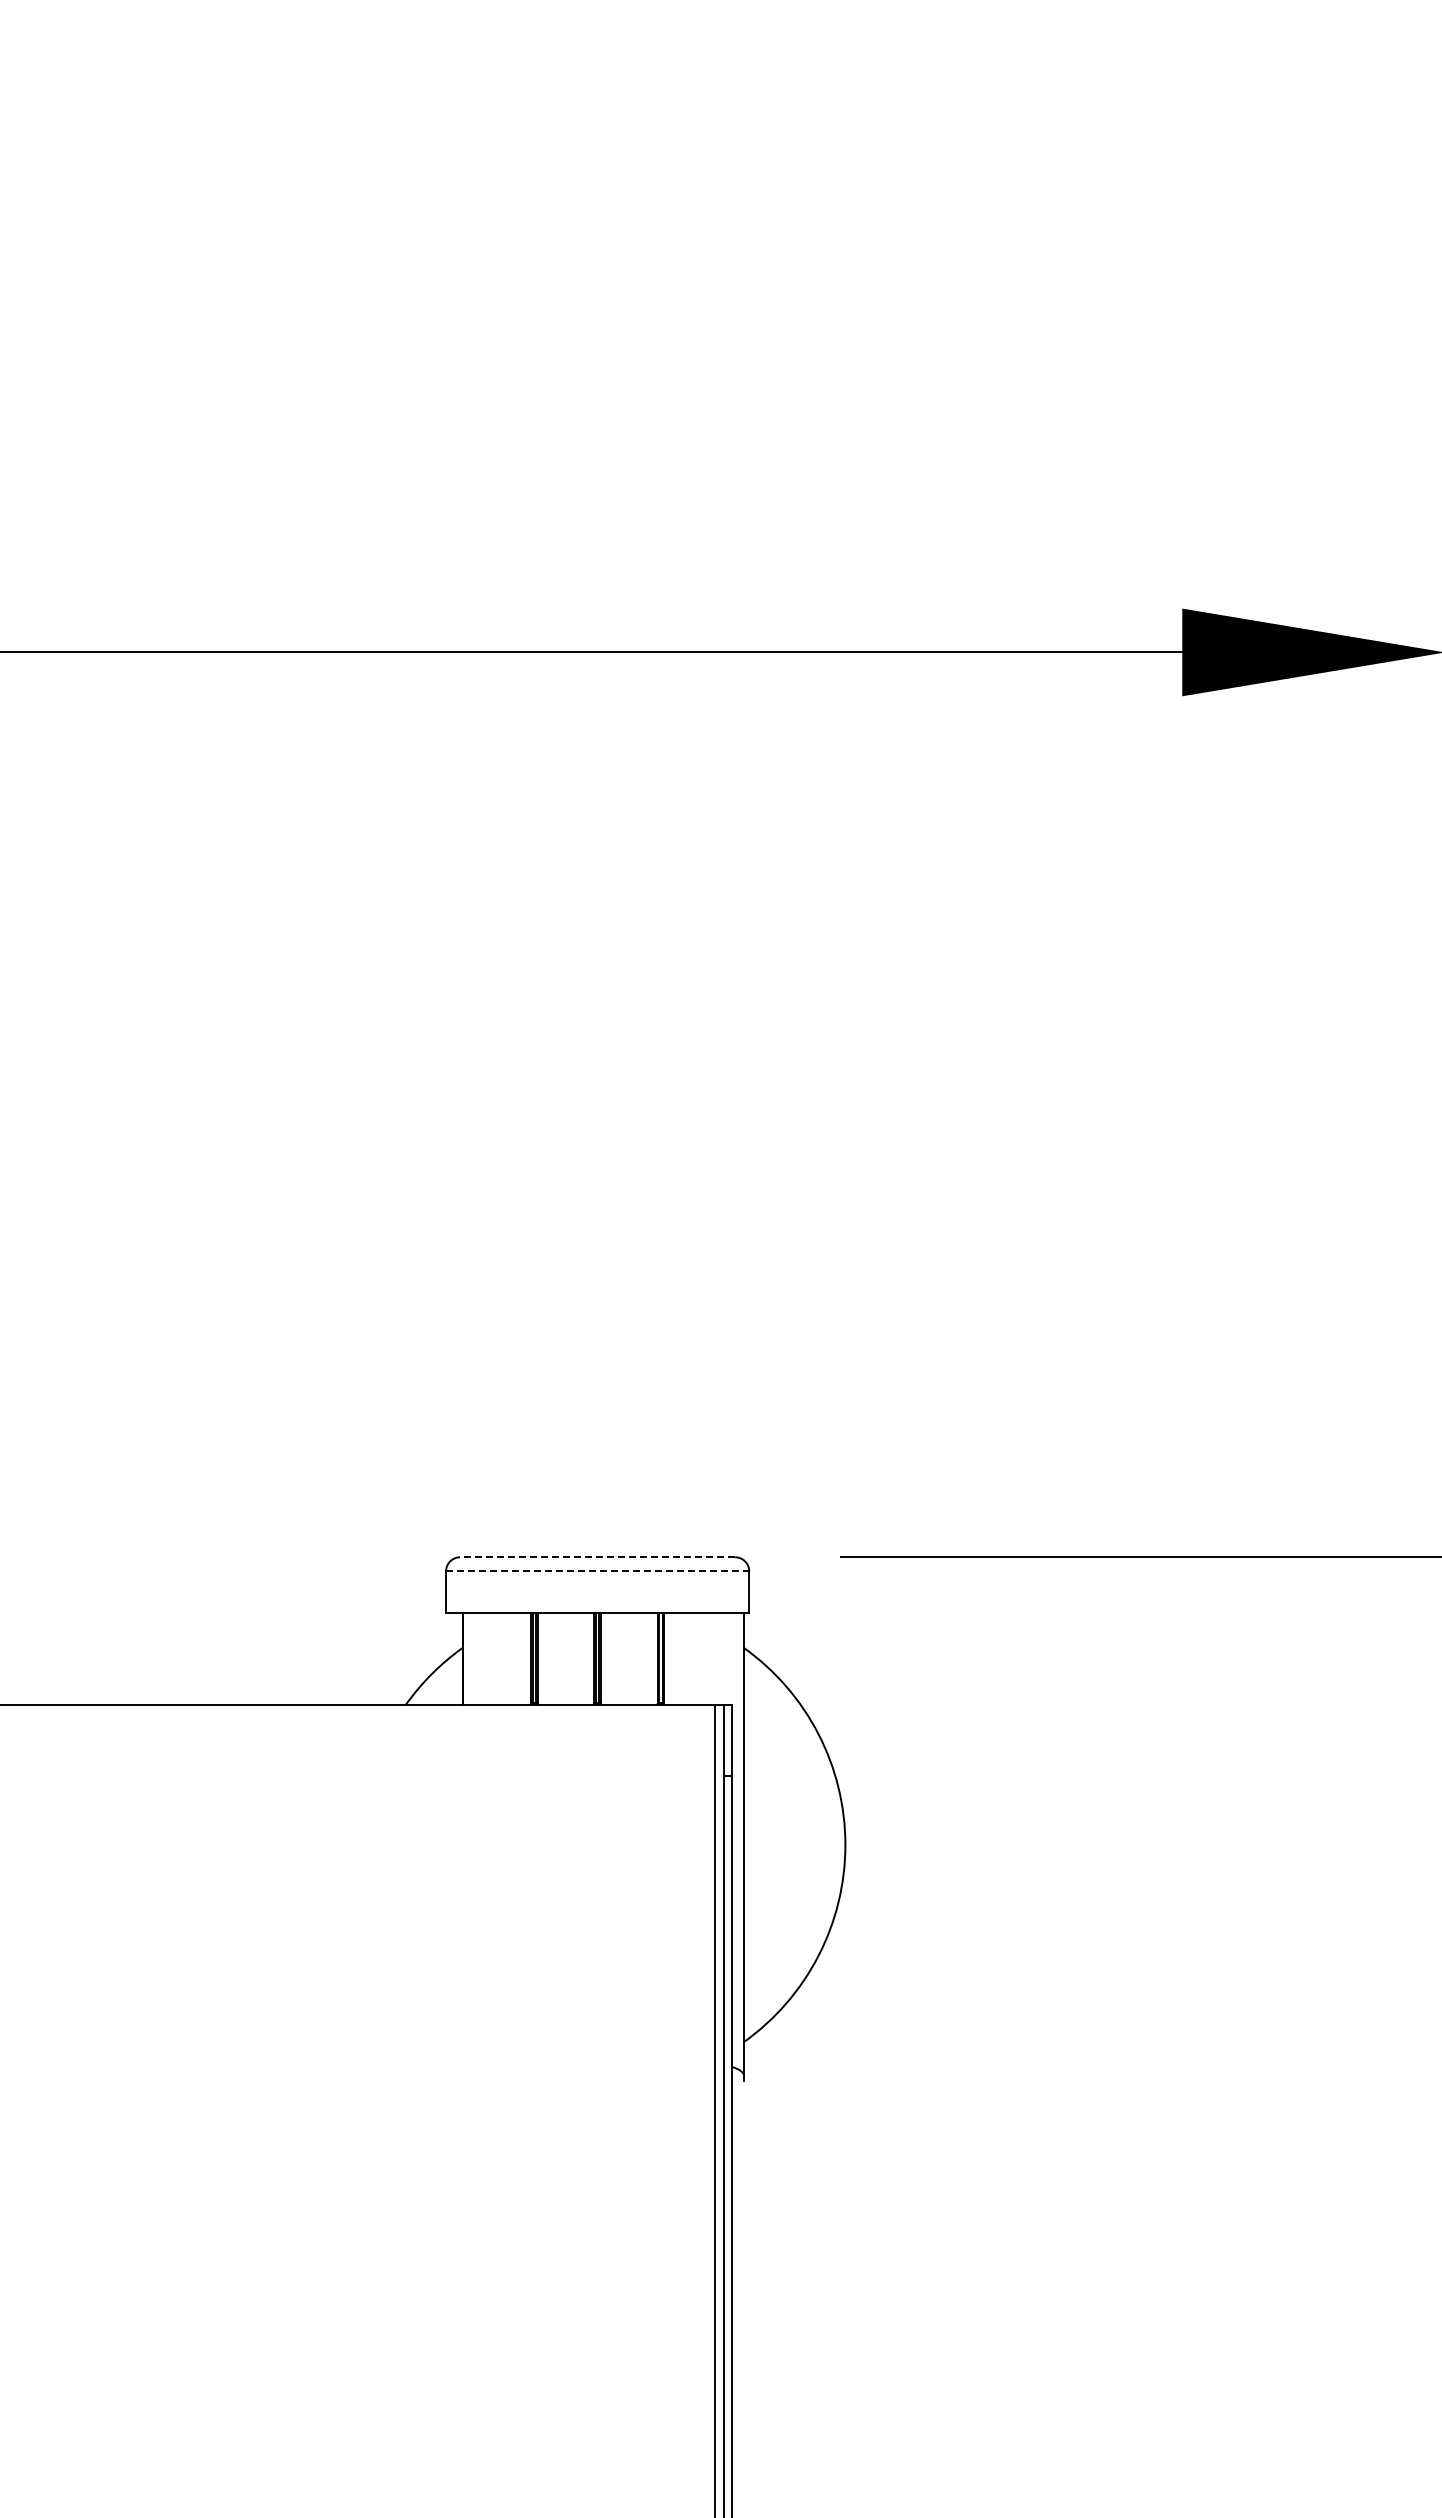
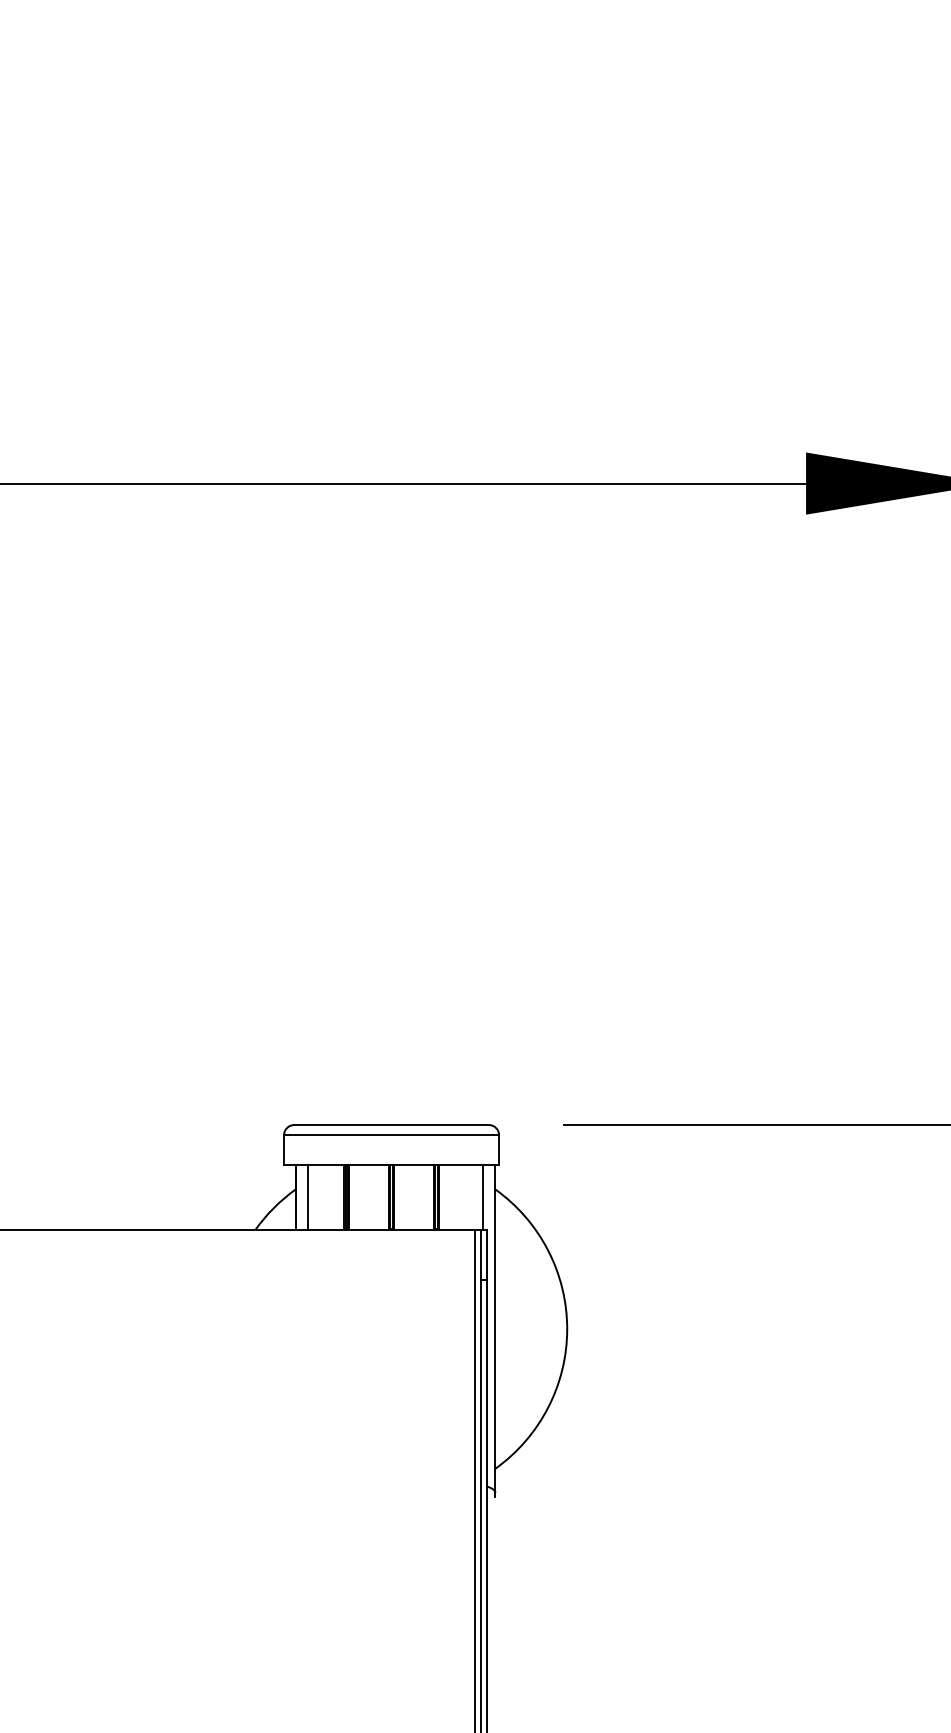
line: (597, 1557) -> (391, 1125), dashed -> solid
line: (597, 1571) -> (391, 1135), dashed -> solid
line: (479, 1659) -> (307, 1197), added
line: (726, 1659) -> (482, 1197), added

